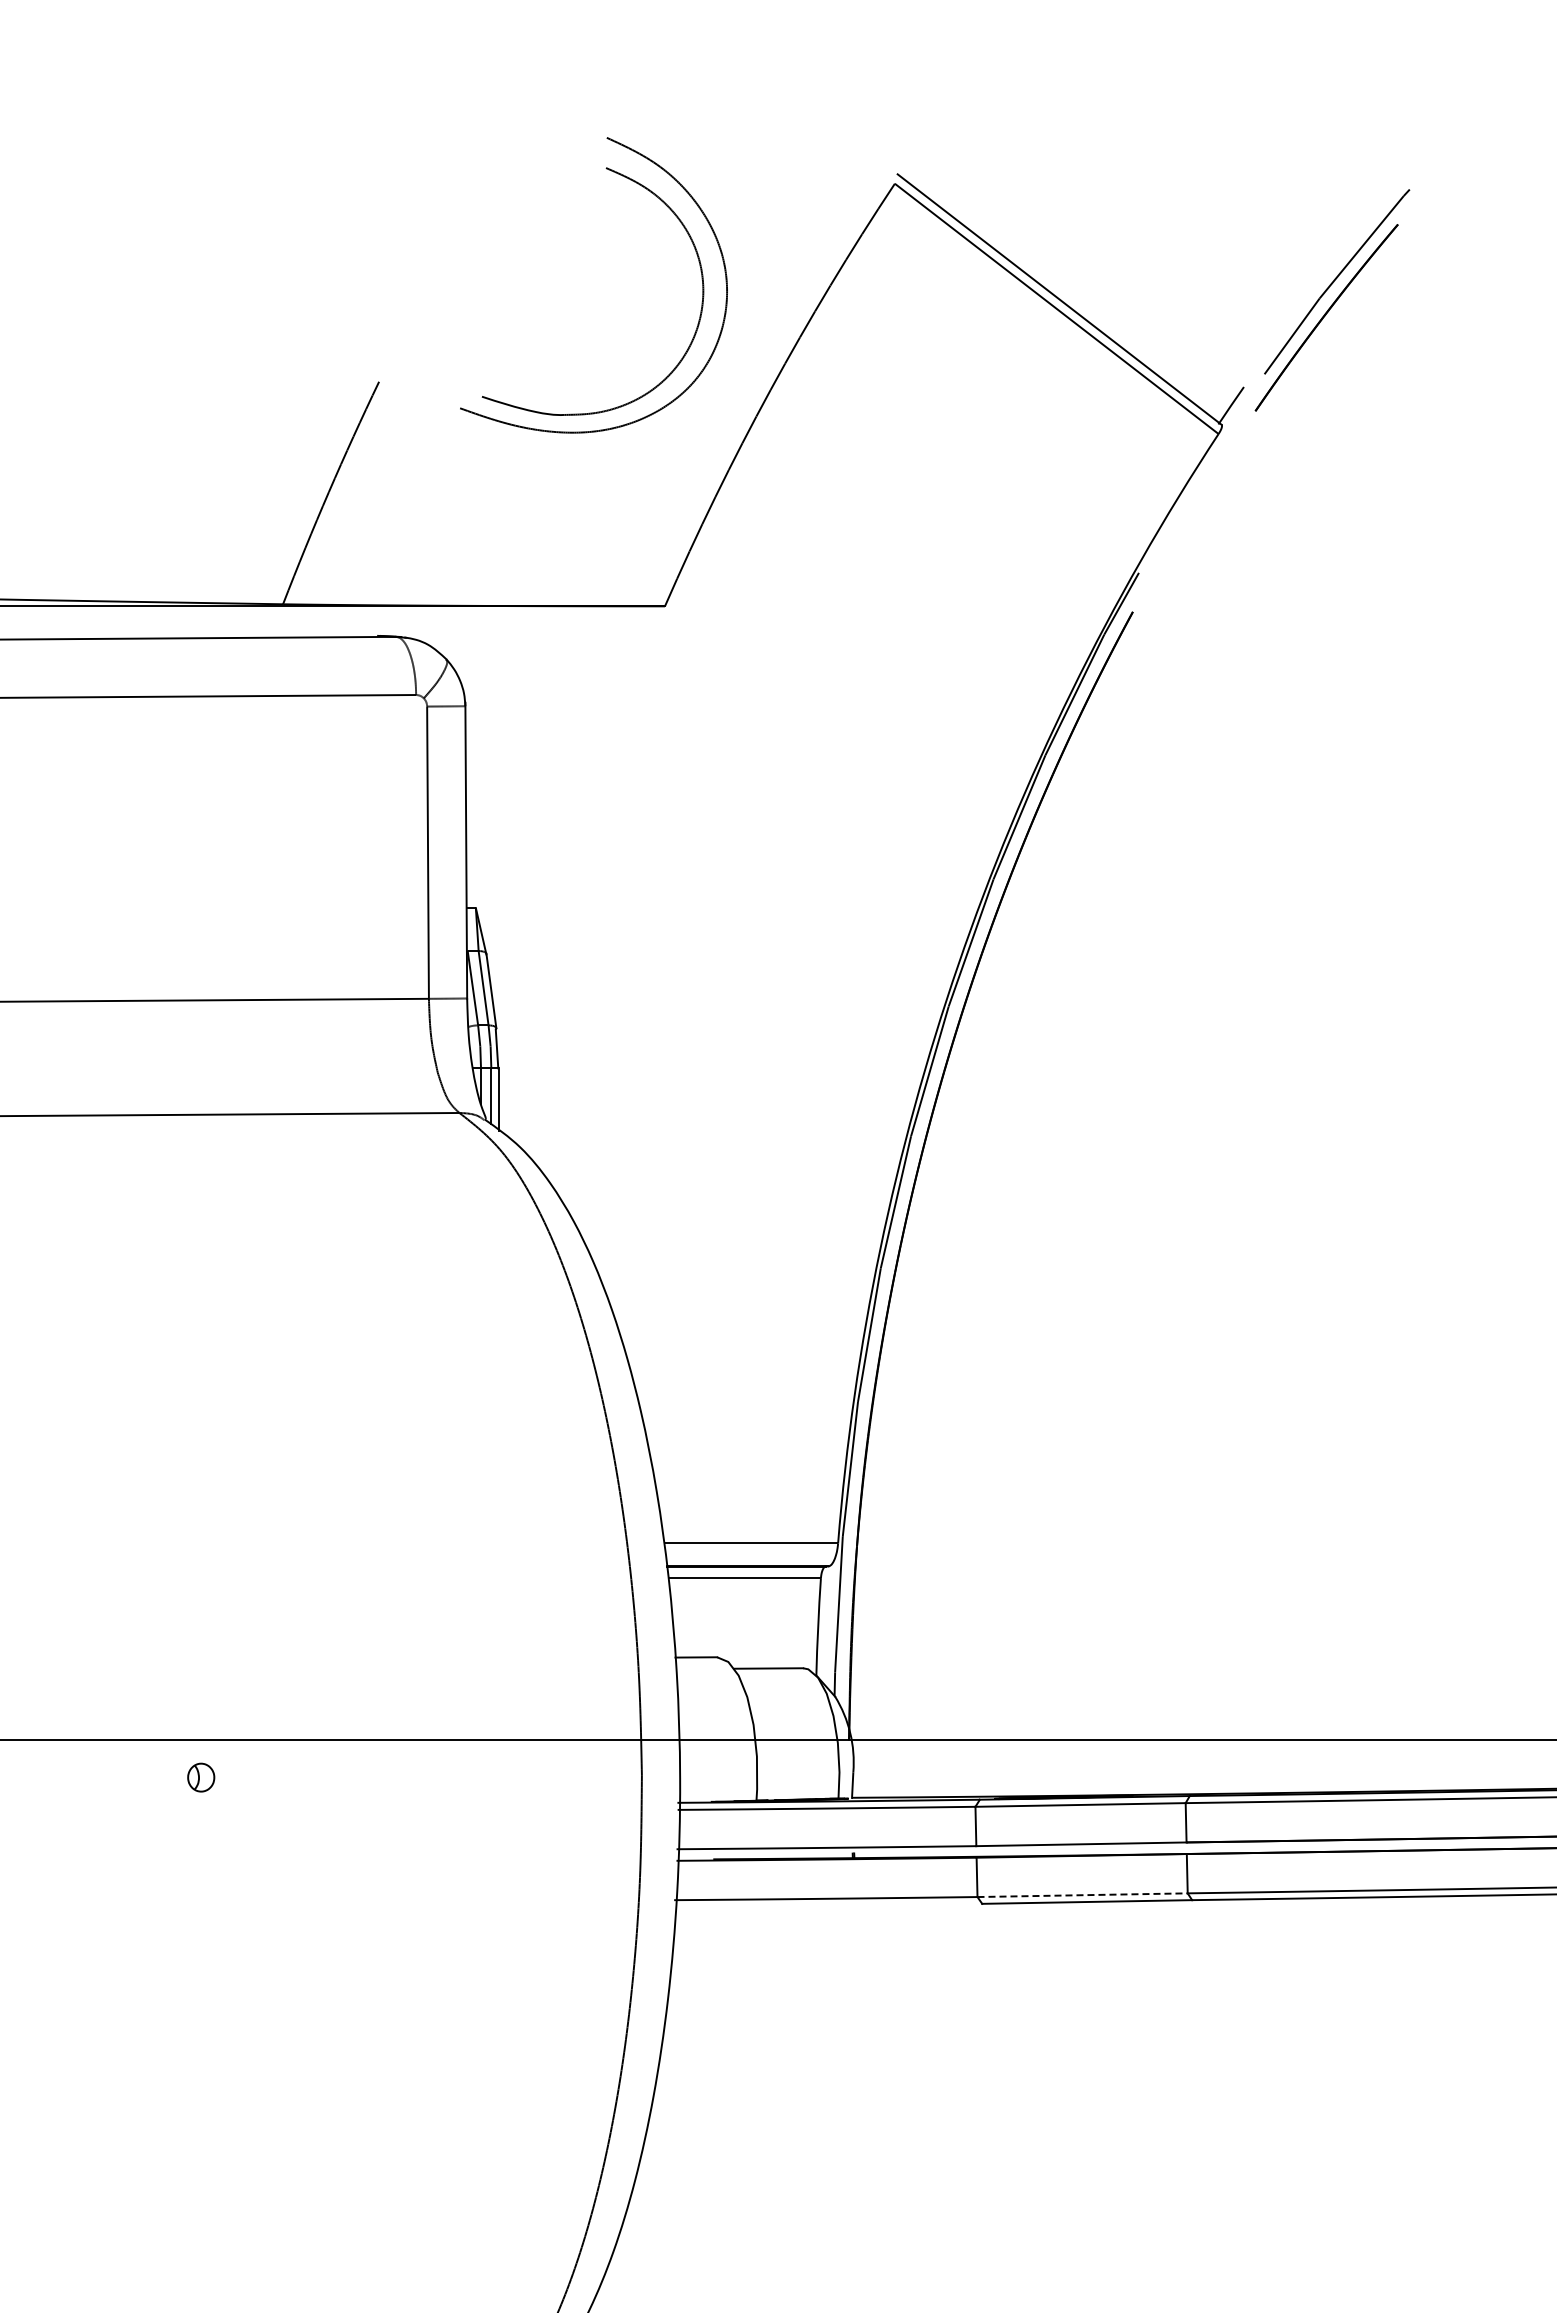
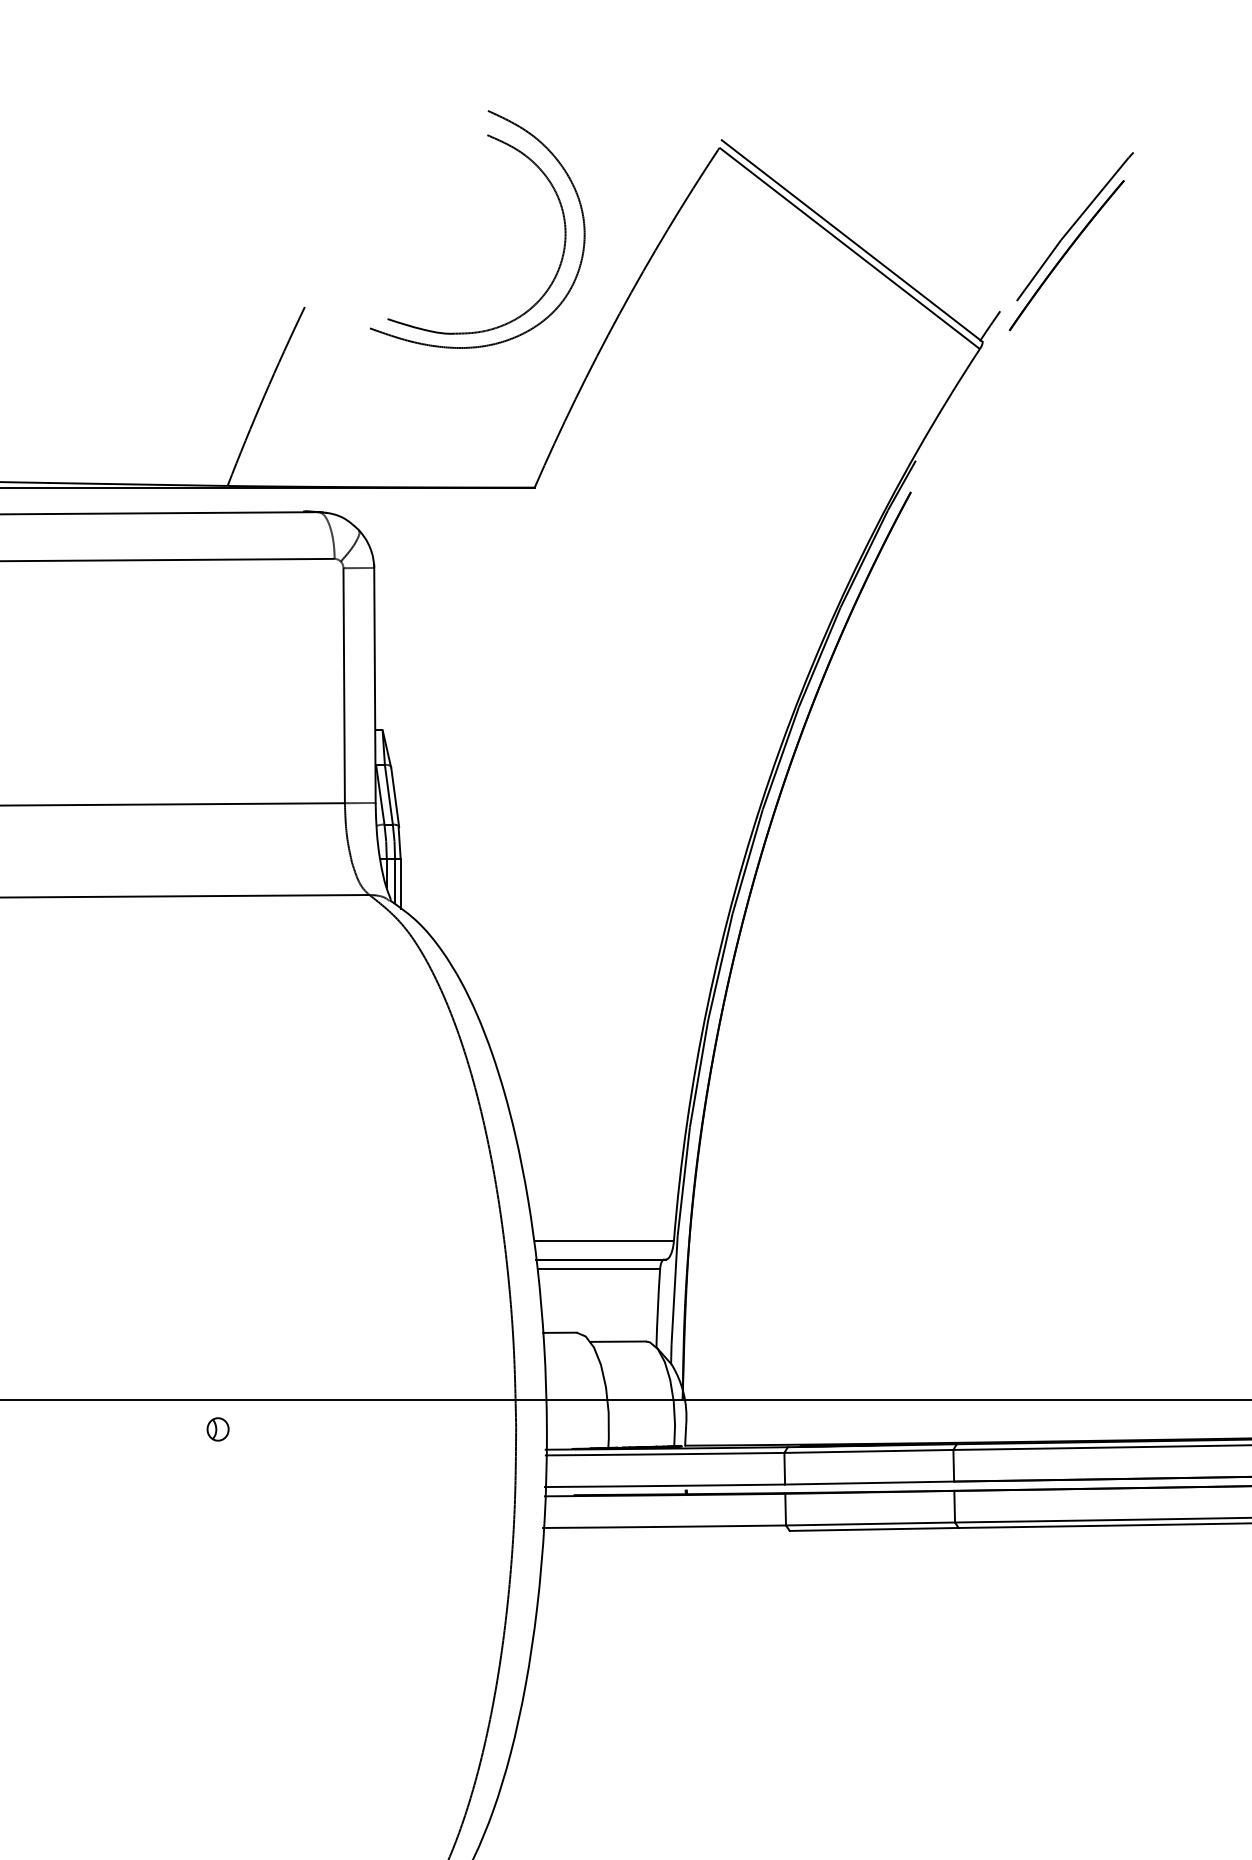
part: (201, 1777) -> (218, 1429), moved
line: (1083, 1895) -> (871, 1524), dashed -> solid

